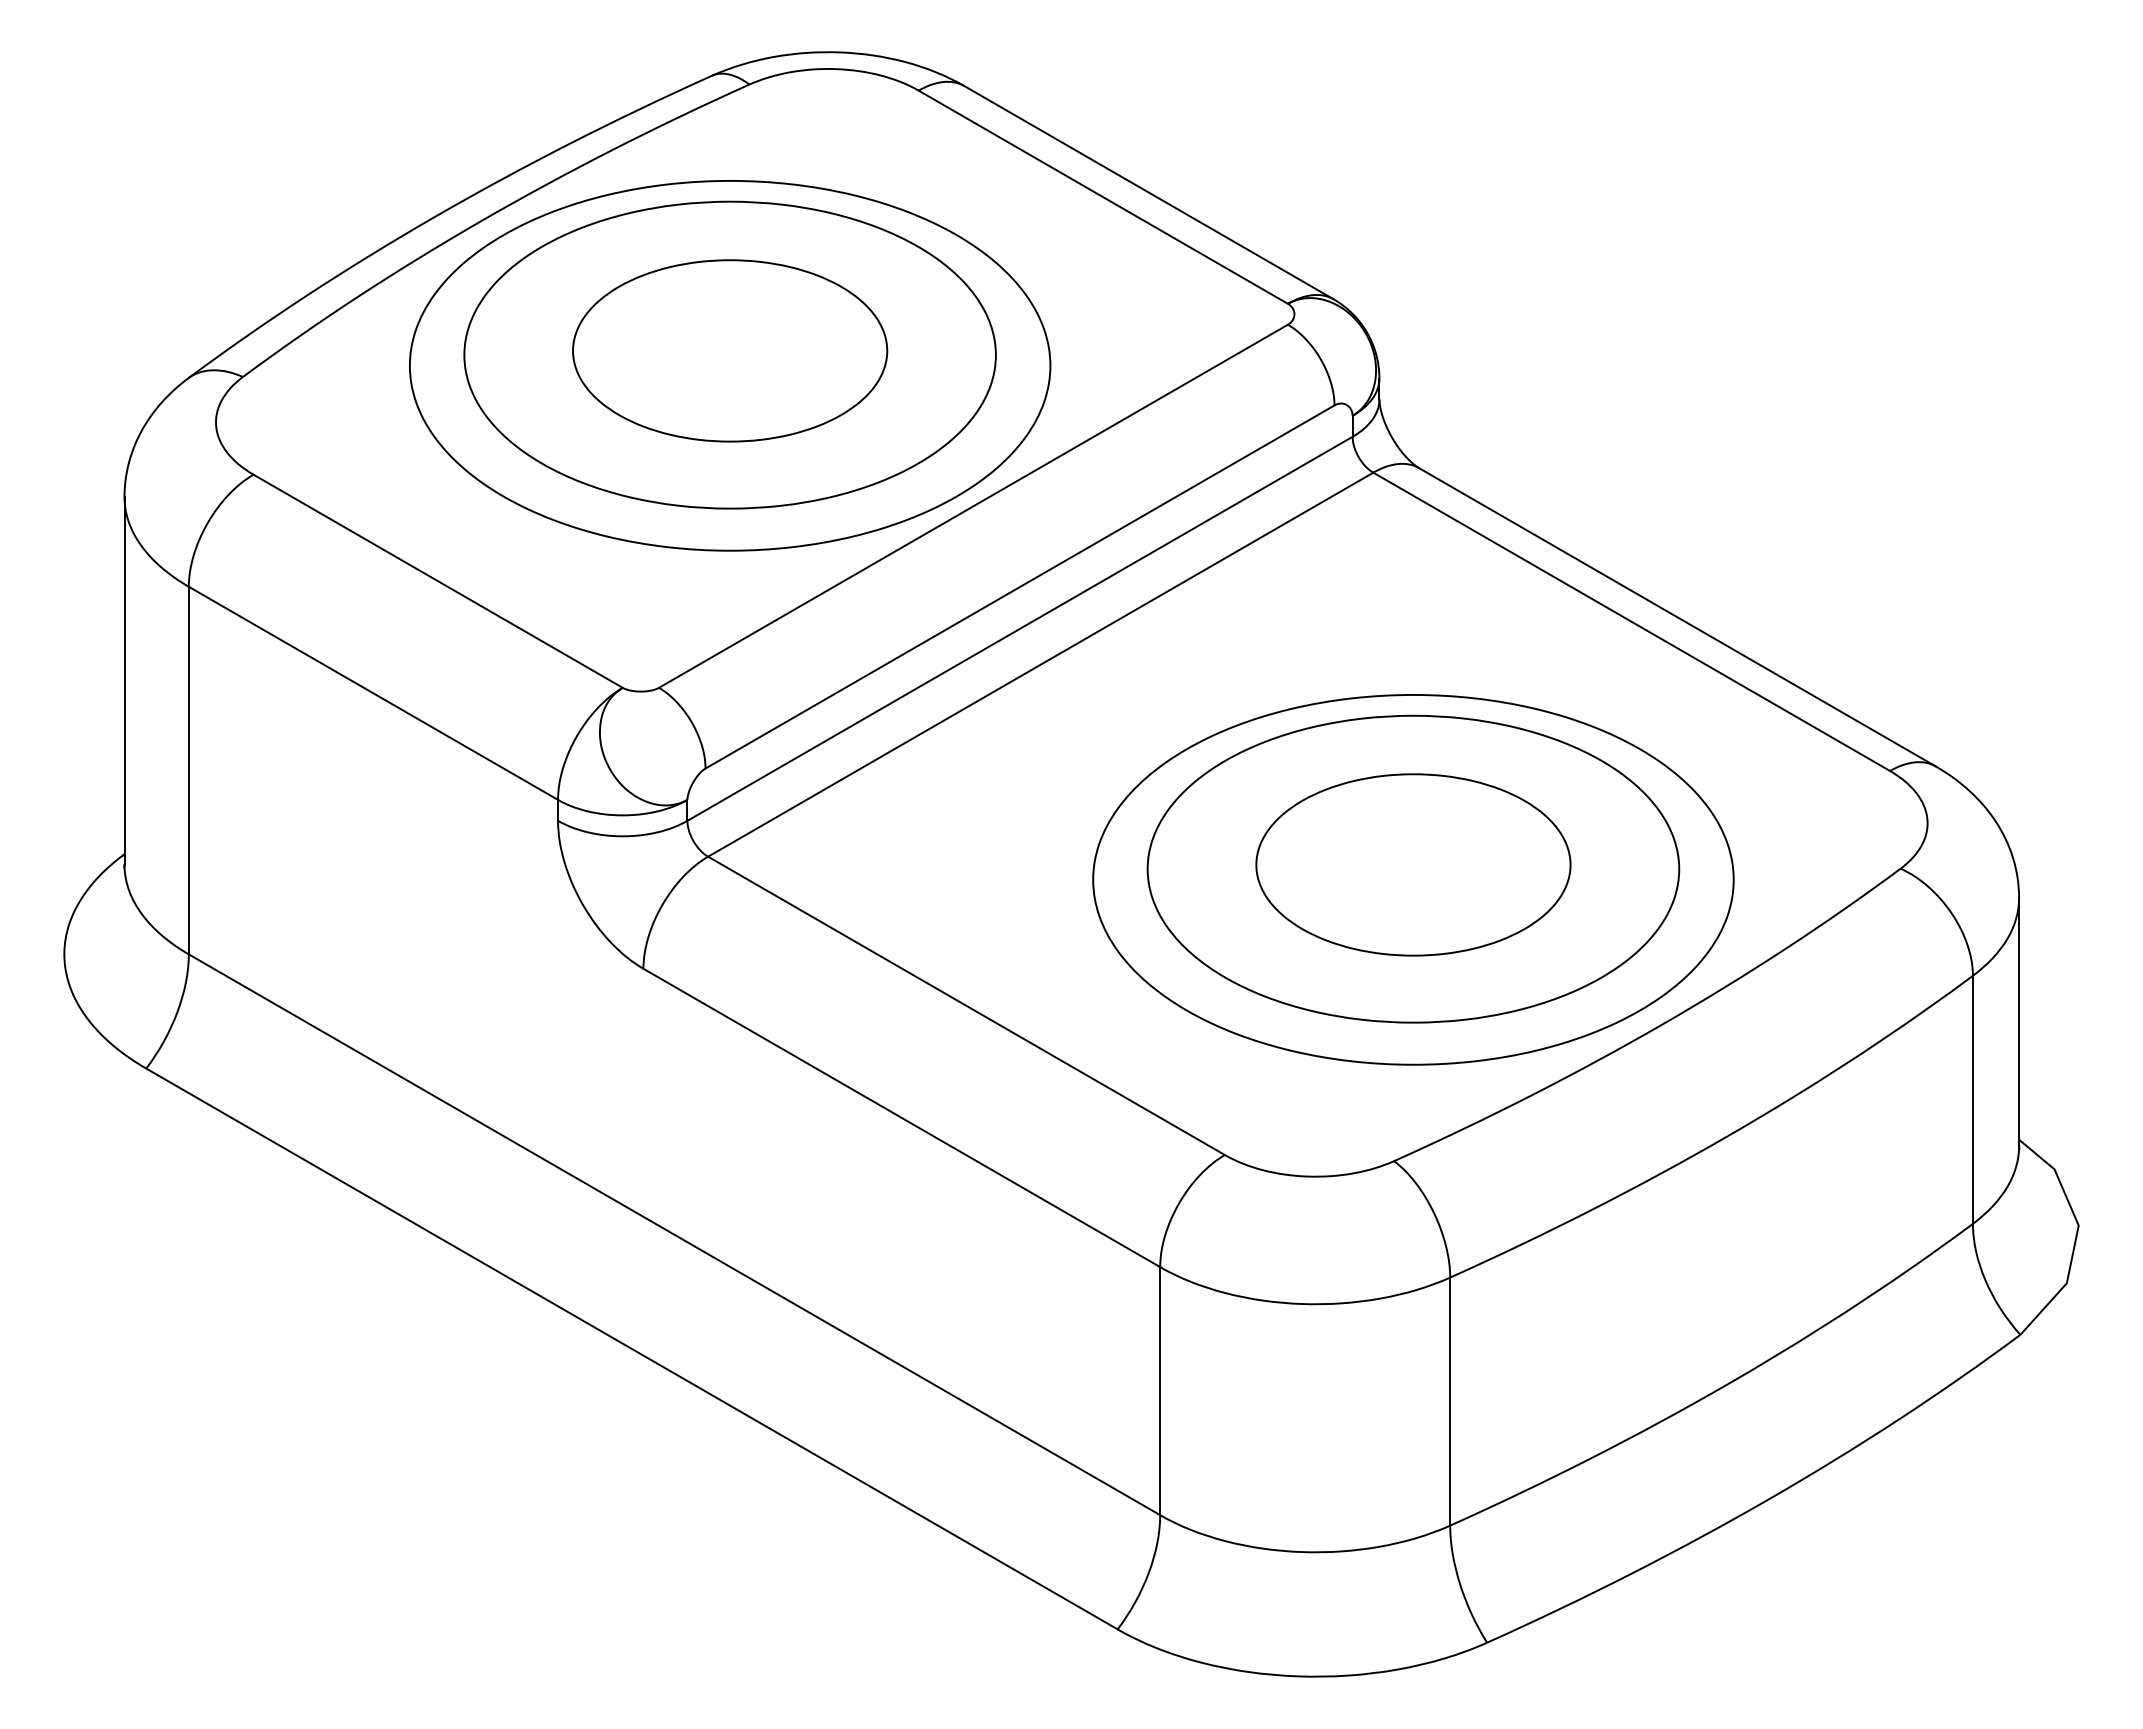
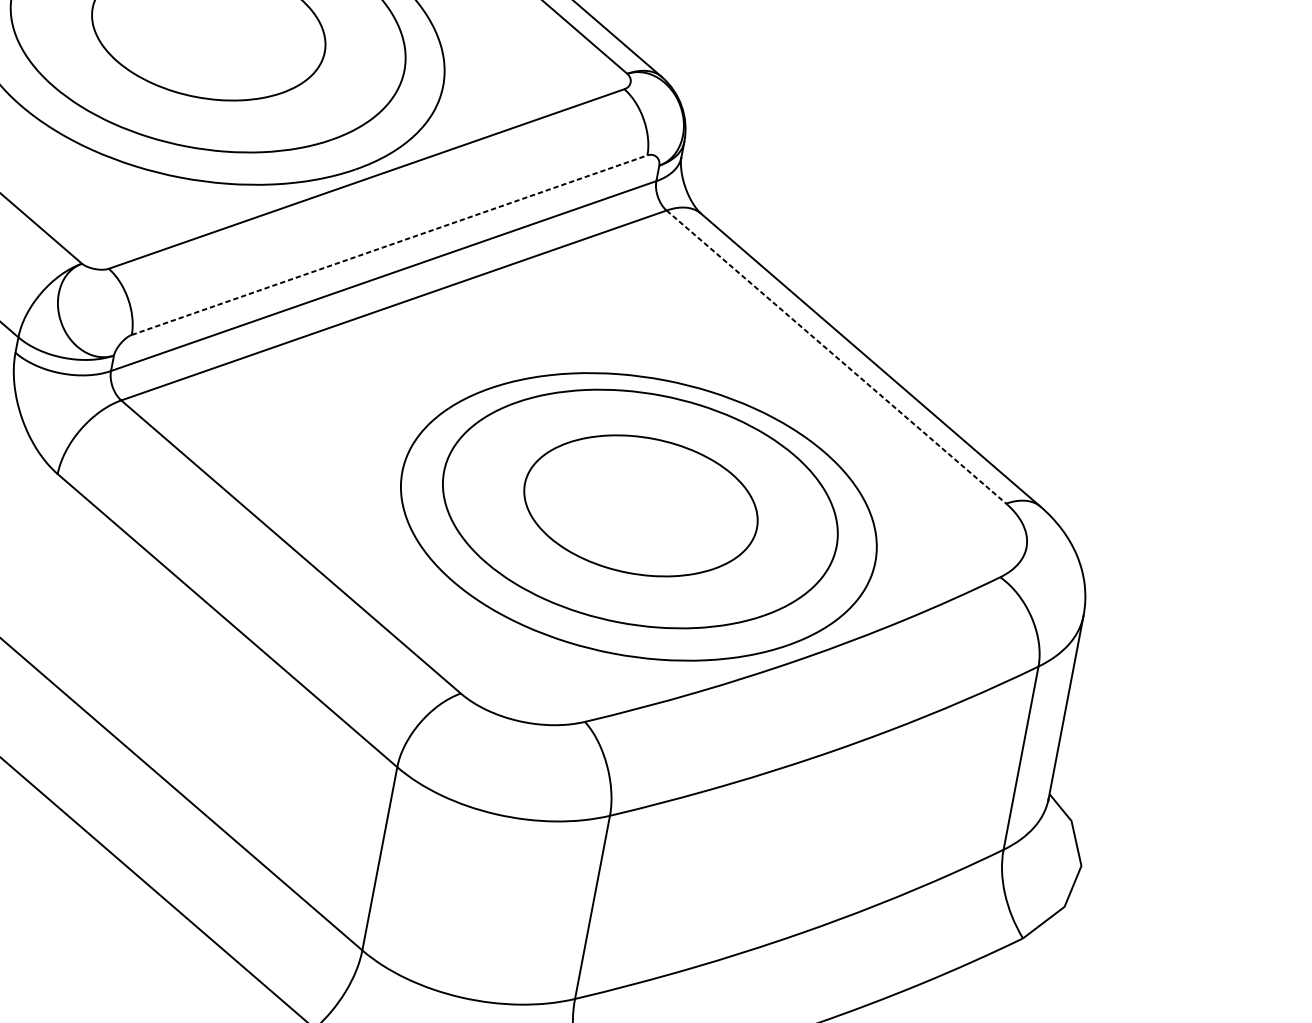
line: (1020, 586) -> (390, 244), solid -> dashed
line: (1632, 622) -> (836, 357), solid -> dashed

